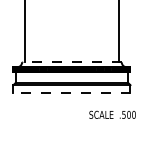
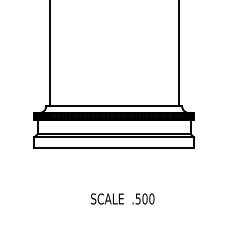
line: (72, 62) -> (114, 106), dashed -> solid
line: (72, 92) -> (114, 147), dashed -> solid
text: (112, 114) -> (122, 198), moved

